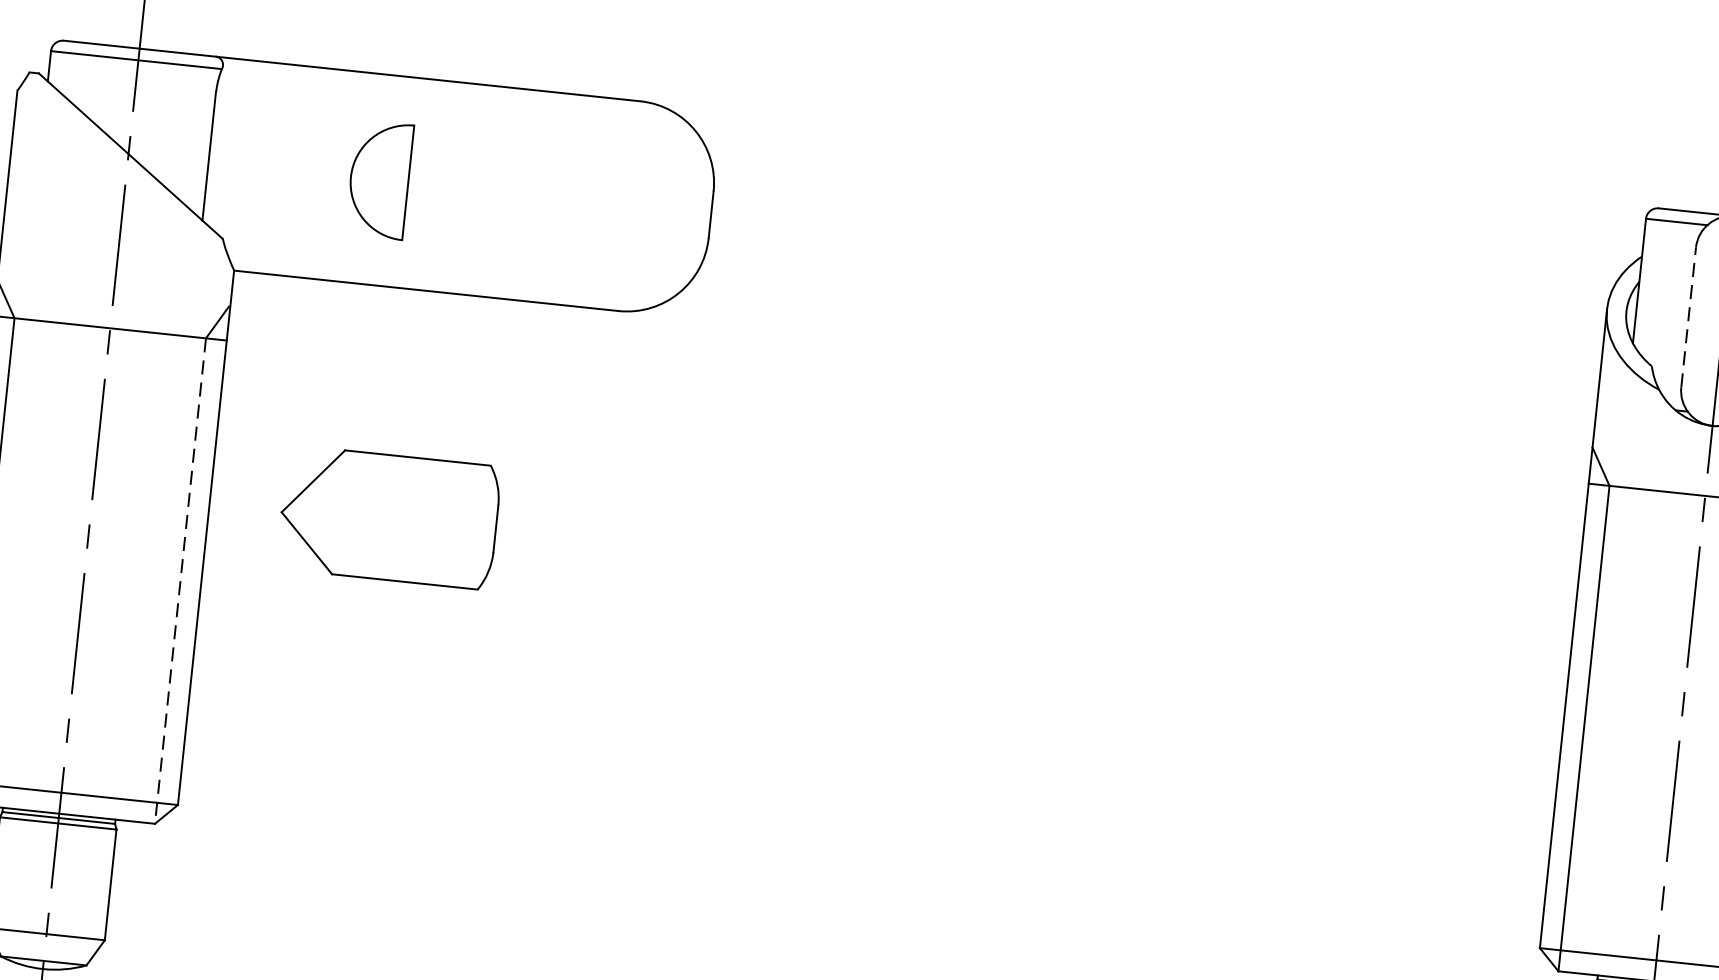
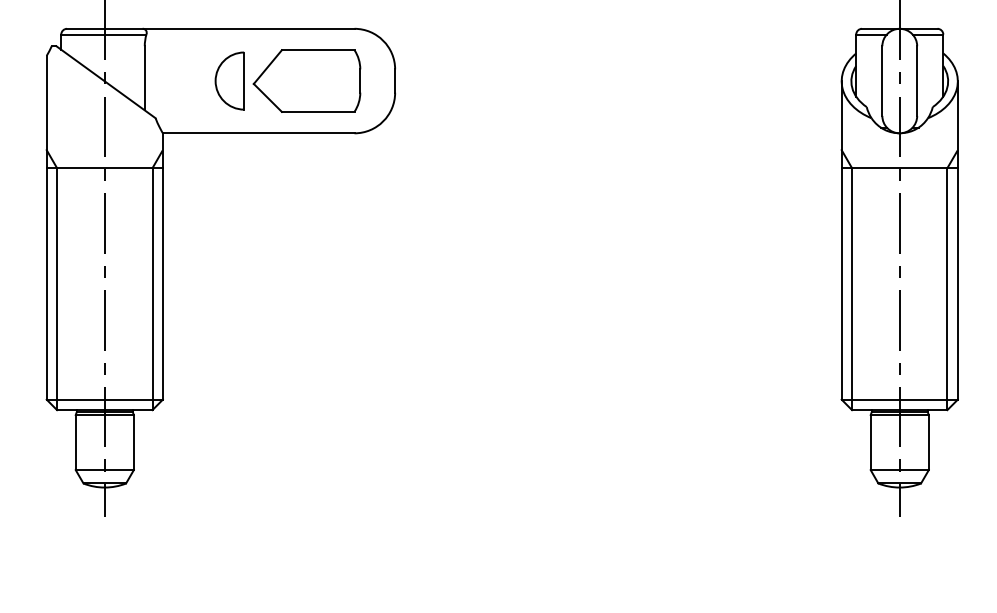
line: (1688, 318) -> (882, 81), dashed -> solid
part: (388, 516) -> (306, 80), moved
line: (180, 581) -> (152, 289), dashed -> solid

